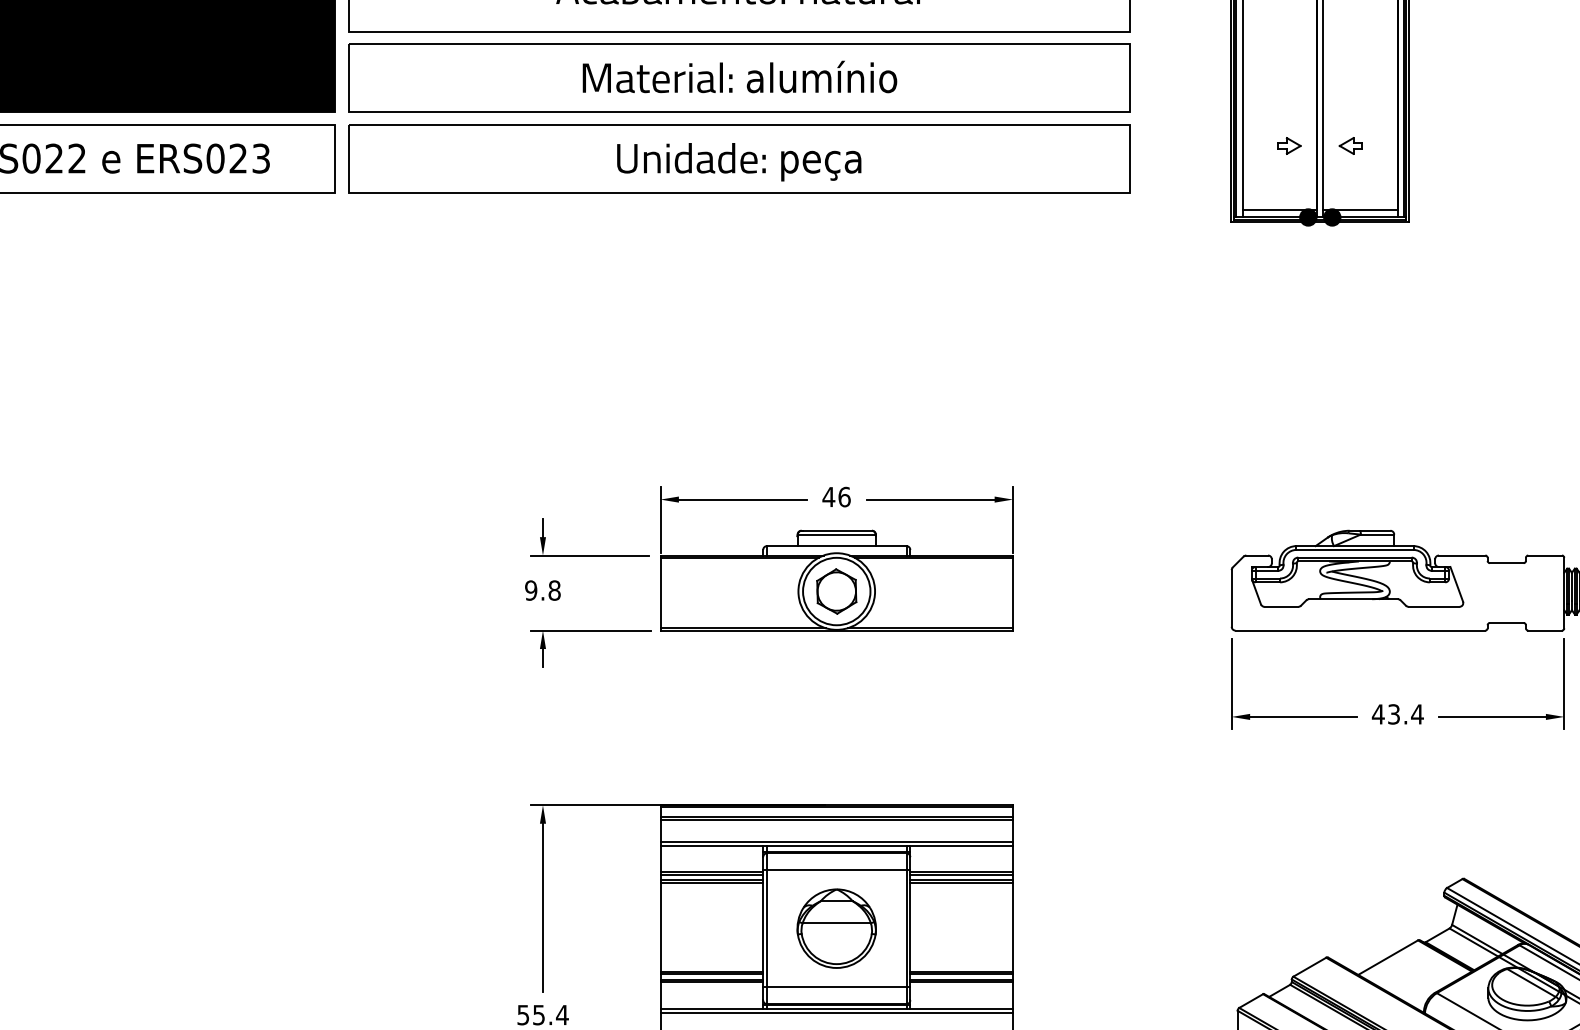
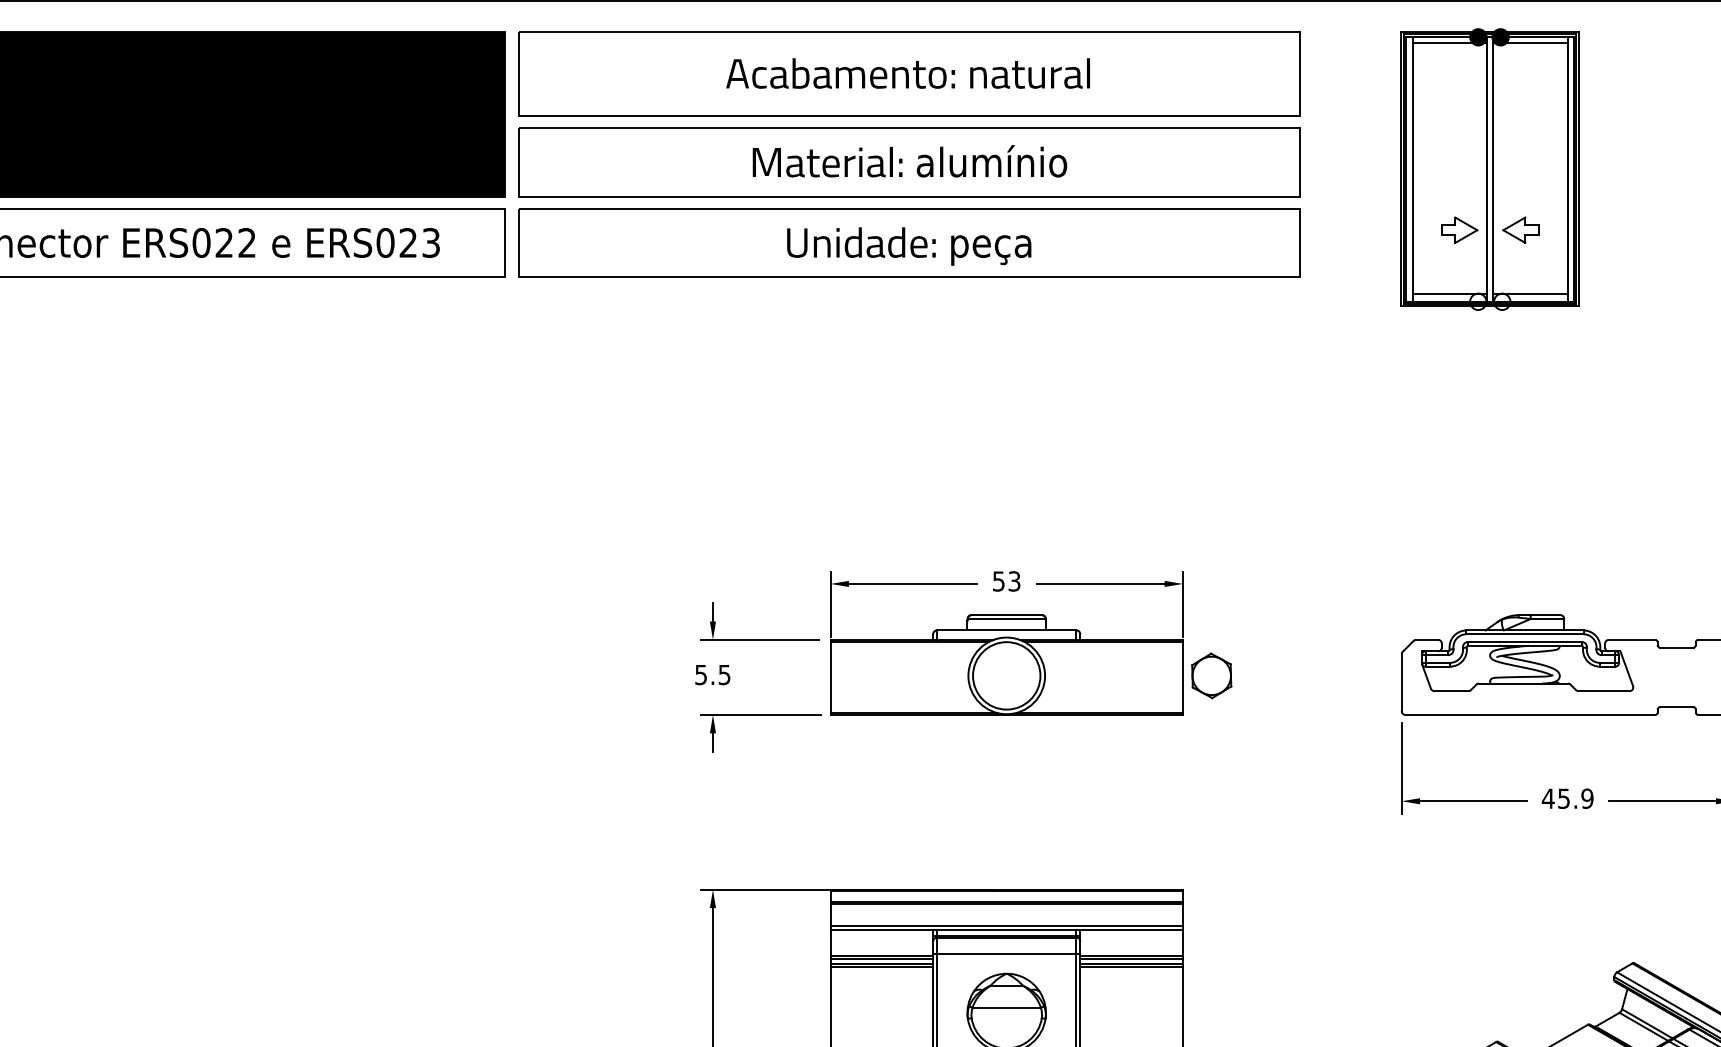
part: (1289, 146) -> (1459, 230), size x1.6
part: (1350, 146) -> (1520, 230), size x1.6
fill: (1308, 217) -> (1478, 301), removed
fill: (1332, 217) -> (1502, 301), removed
text: (836, 497) -> (1006, 581), 46 -> 53
text: (542, 590) -> (712, 674), 9.8 -> 5.5
part: (836, 591) -> (1211, 675), moved
text: (1405, 714) -> (1575, 798), 43.4 -> 45.9

